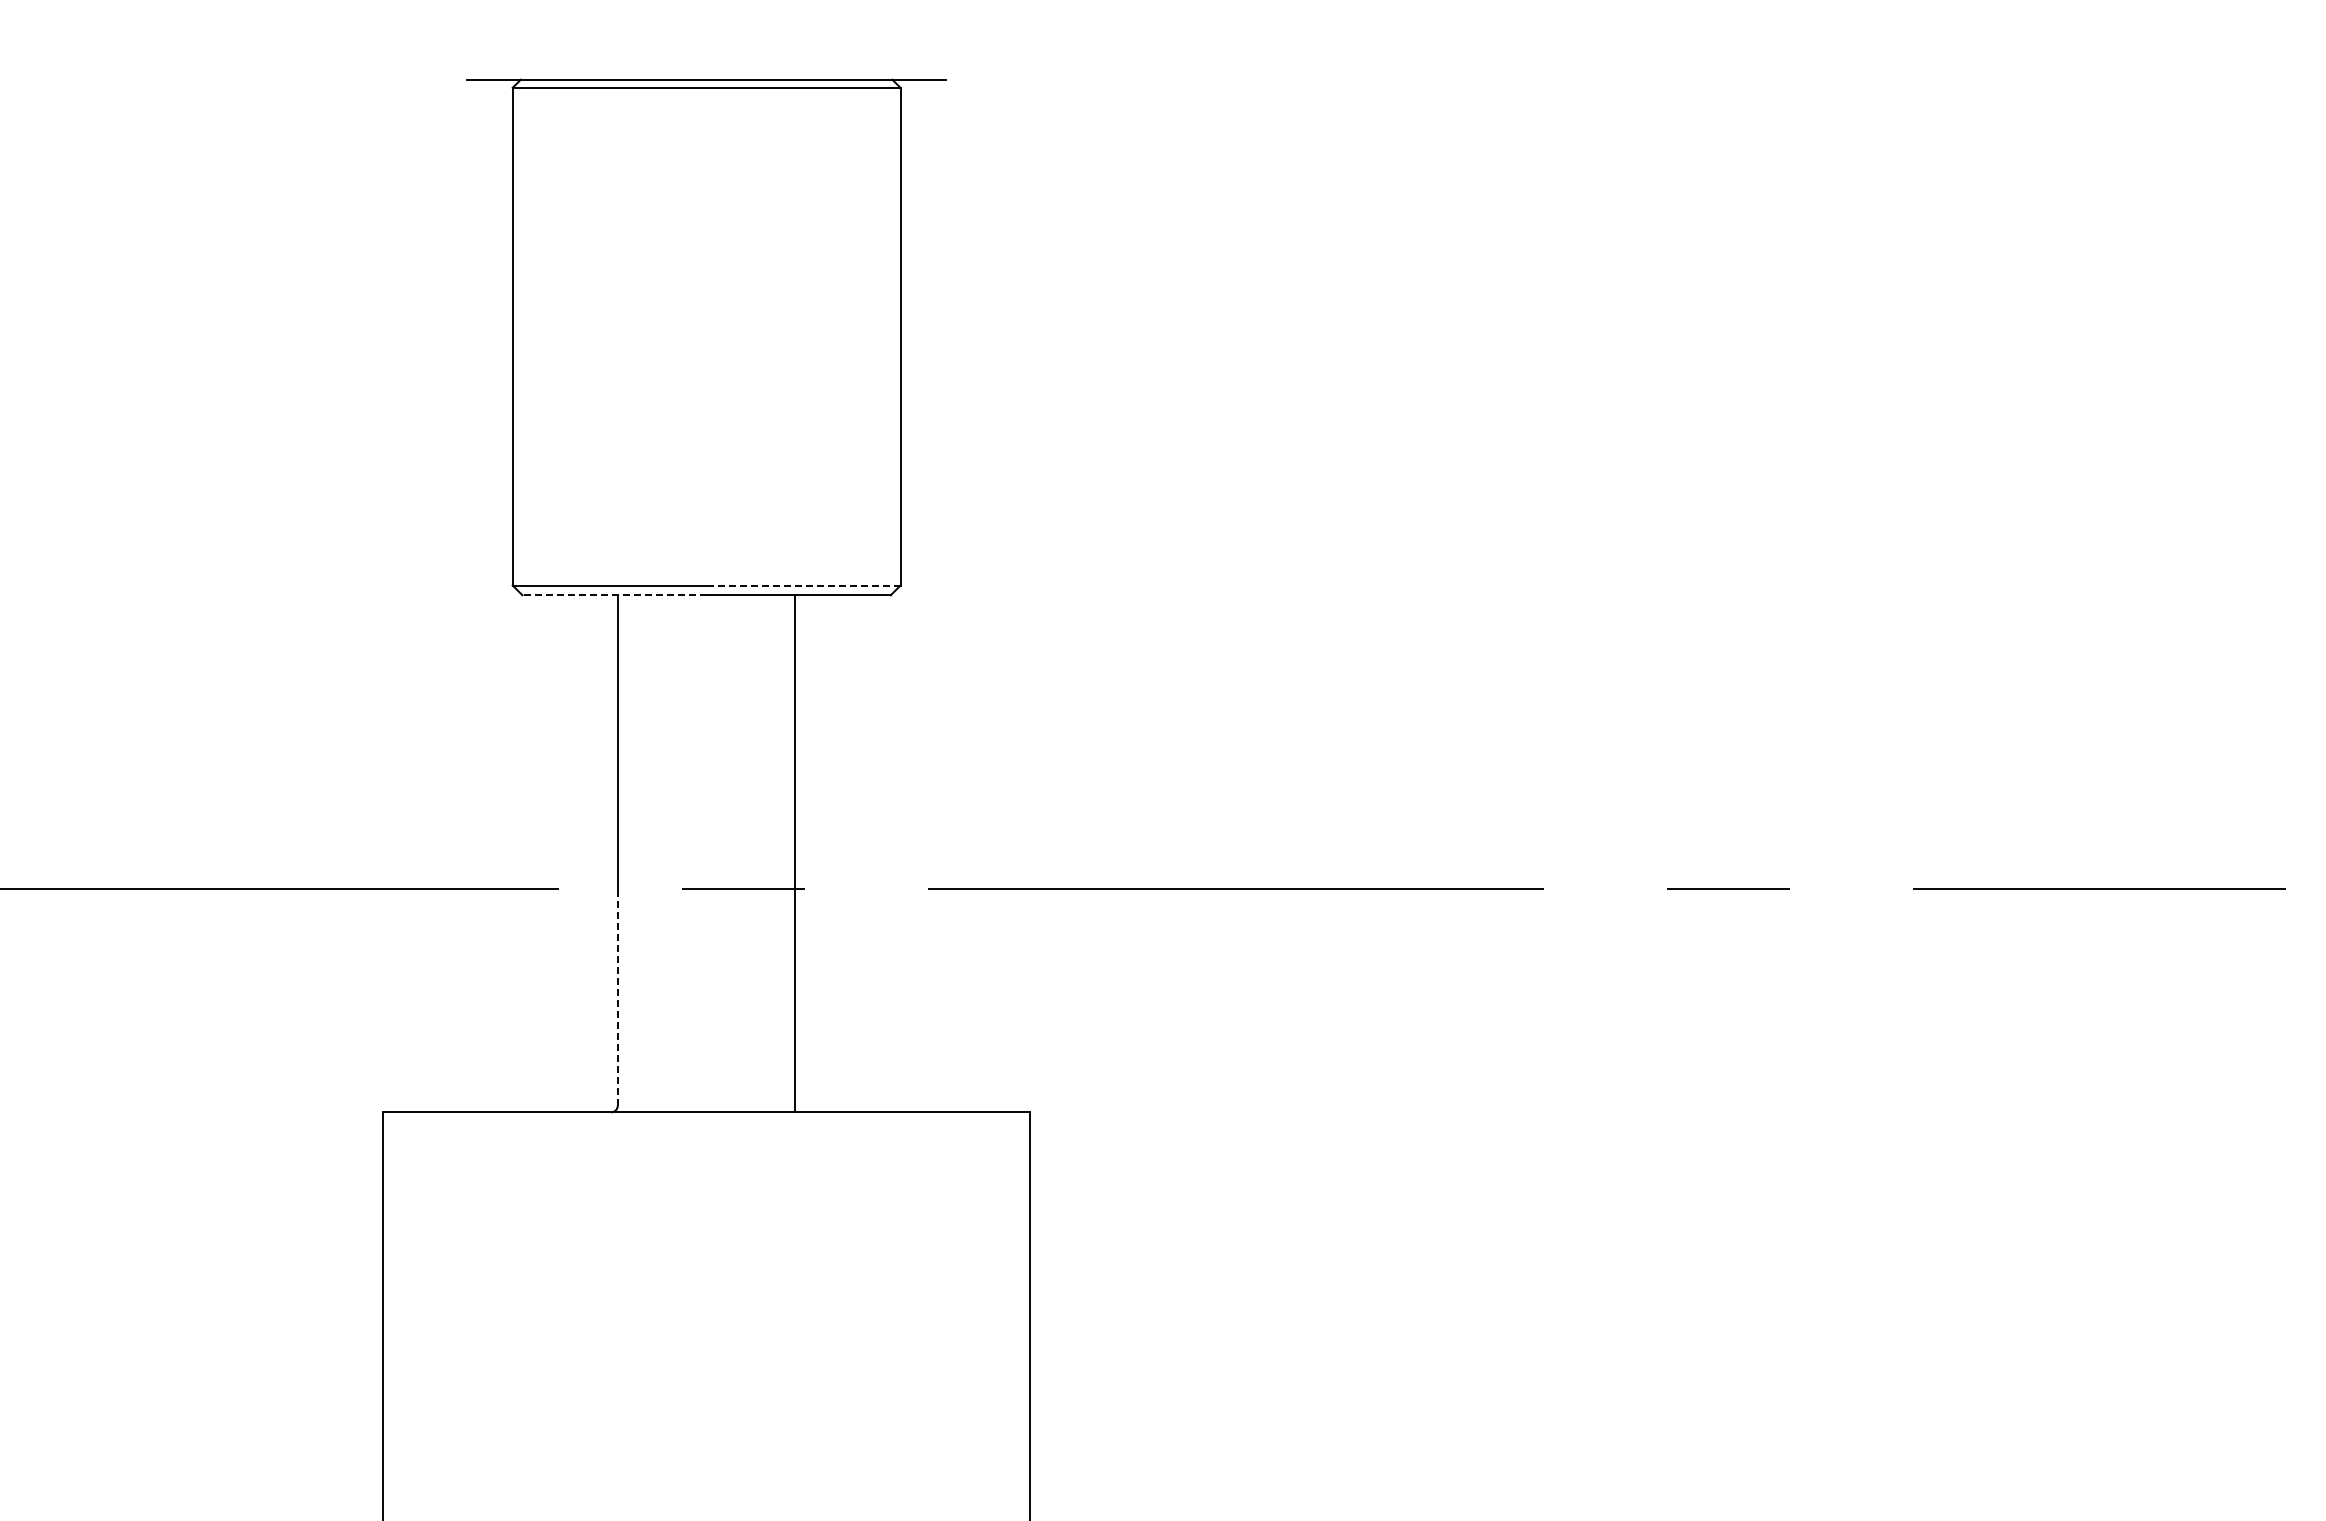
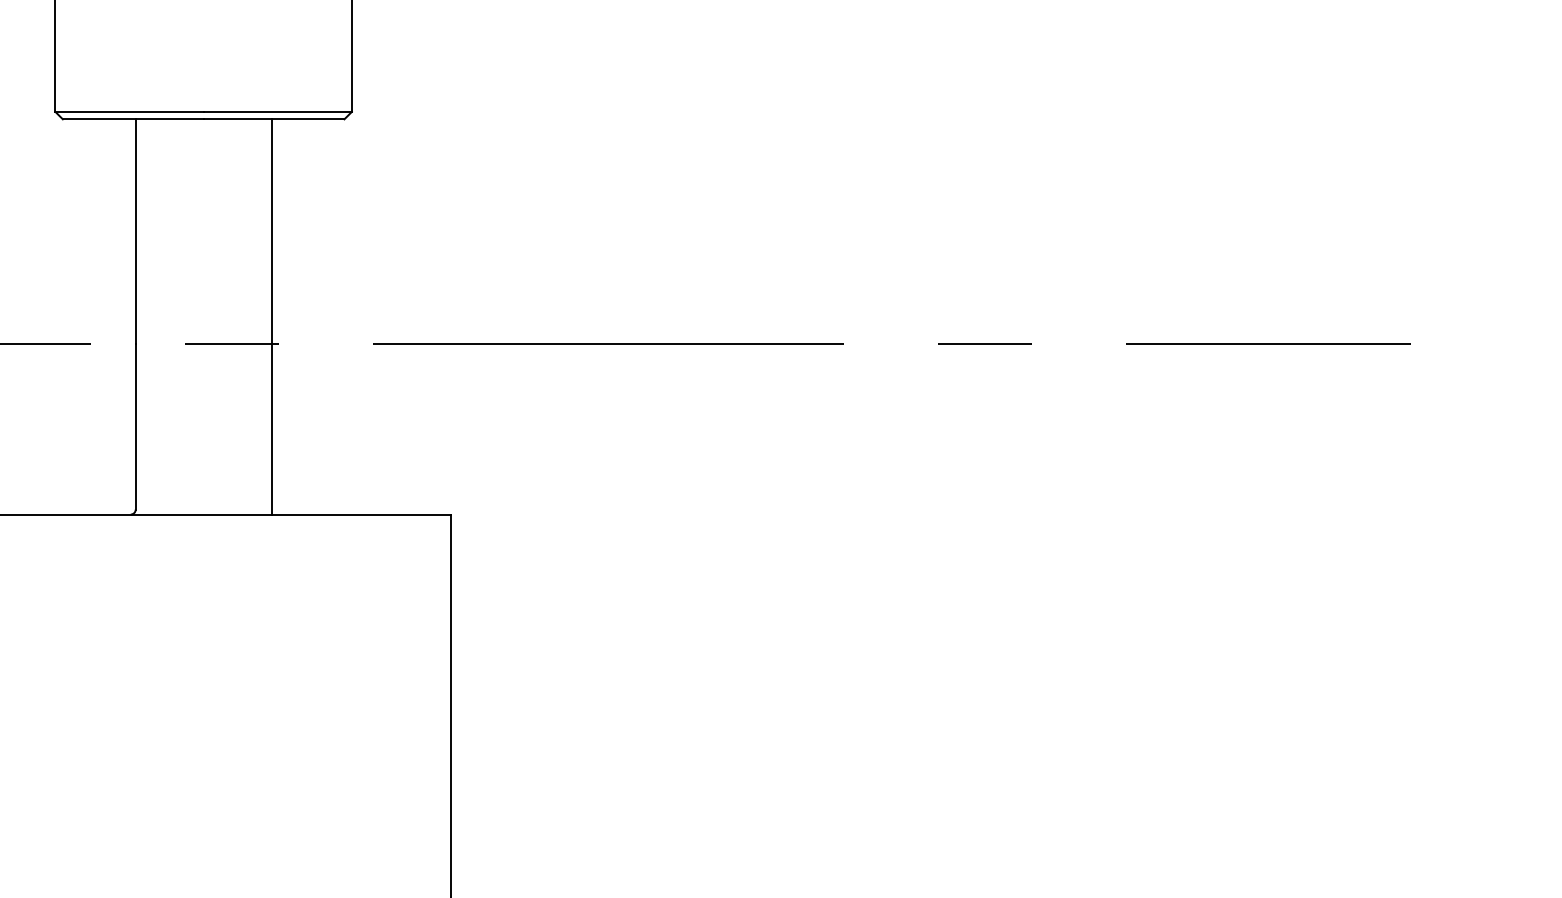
line: (803, 585) -> (277, 111), dashed -> solid
line: (614, 595) -> (133, 119), dashed -> solid
line: (617, 997) -> (135, 426), dashed -> solid

